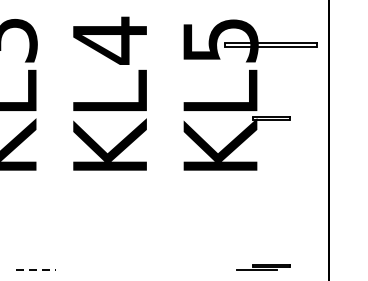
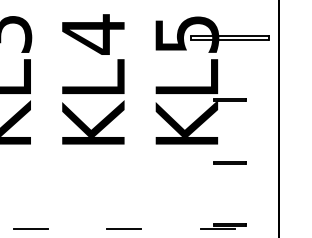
line: (270, 191) -> (229, 162), added
line: (37, 269) -> (31, 228), dashed -> solid
line: (146, 269) -> (124, 228), added

